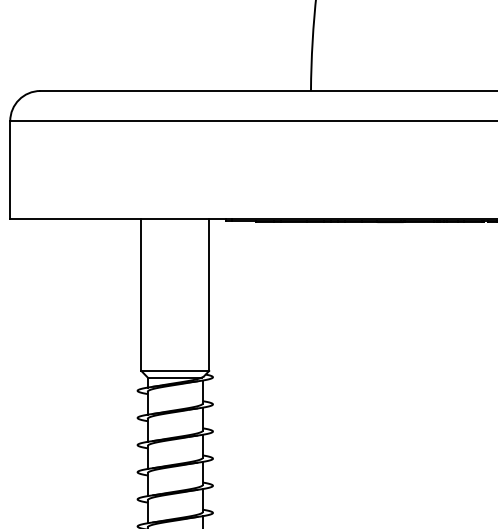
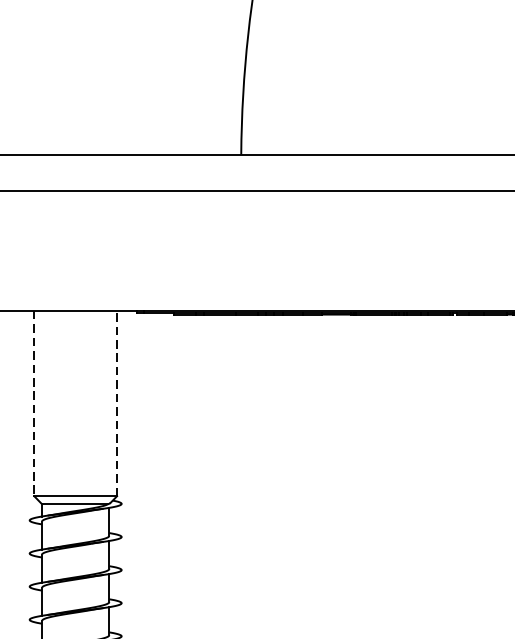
line: (141, 295) -> (34, 404), solid -> dashed
line: (209, 295) -> (117, 404), solid -> dashed

